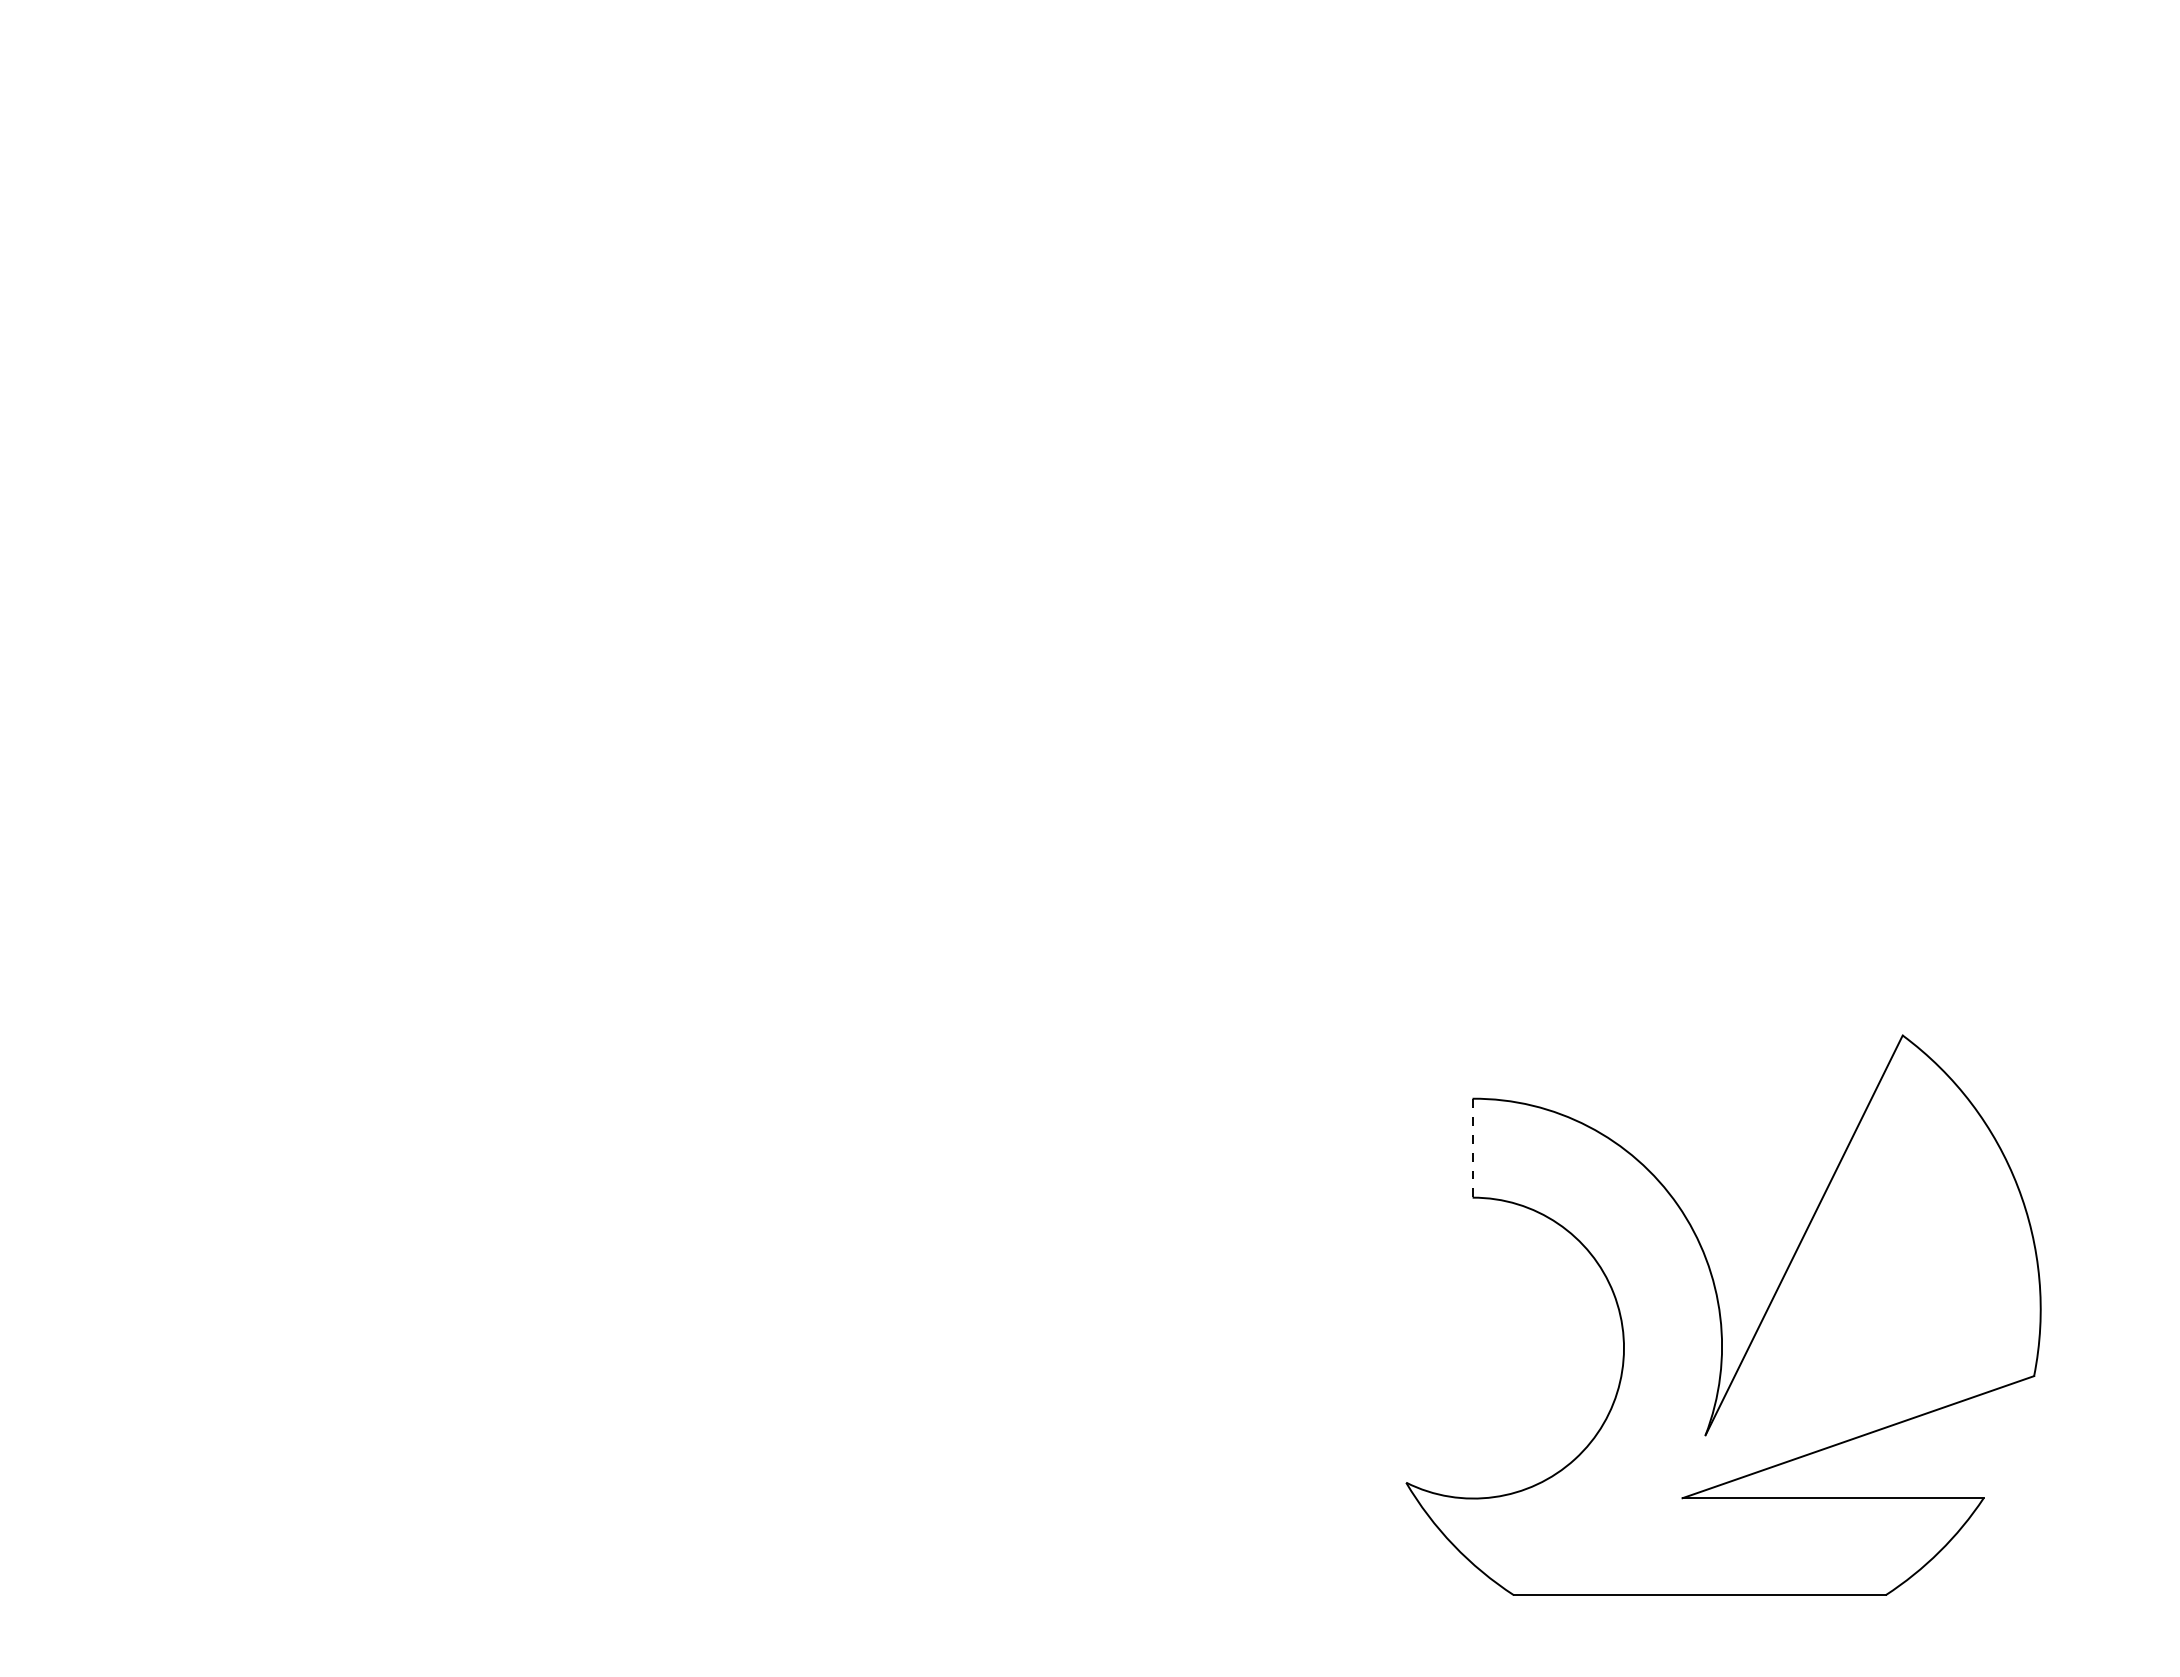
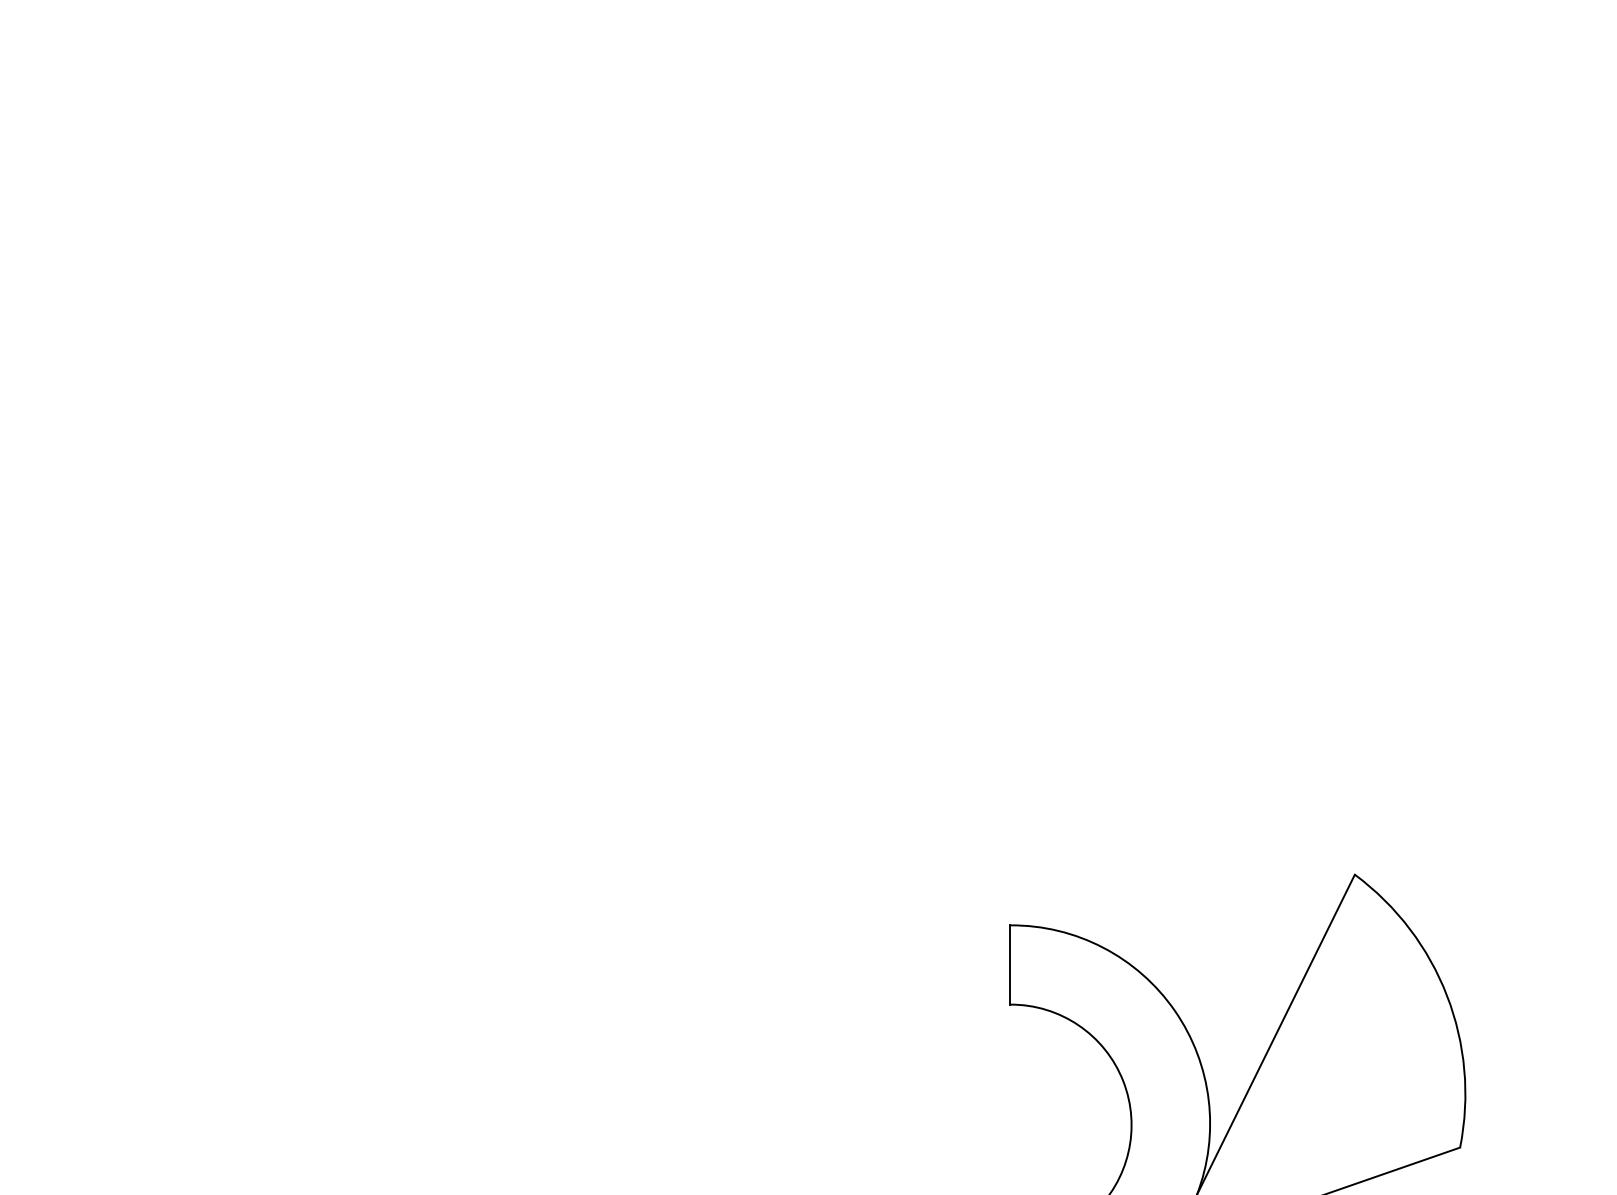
line: (1472, 1148) -> (1010, 965), dashed -> solid

